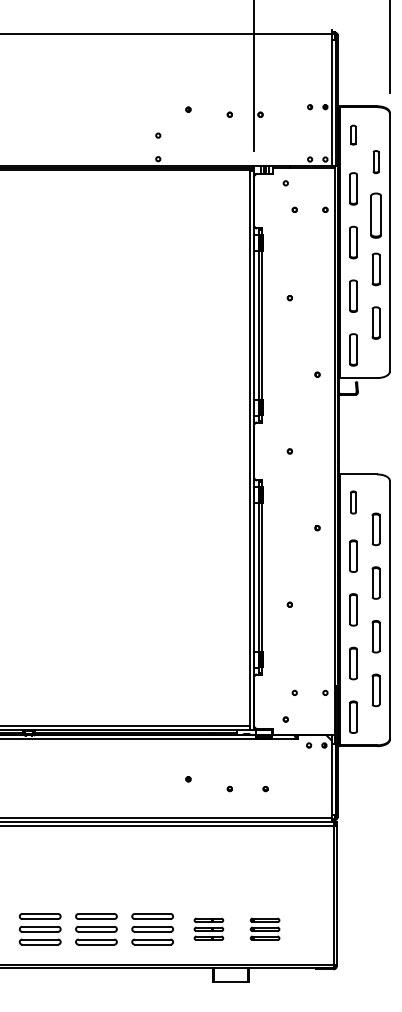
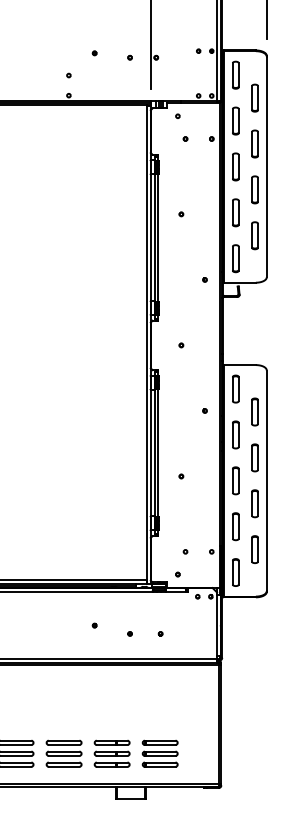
part: (353, 134) -> (235, 74), size x1.67
part: (375, 161) -> (254, 97), size x1.43
part: (375, 215) -> (254, 143), size x0.71
part: (353, 502) -> (235, 389), size x1.43
part: (208, 929) -> (111, 753), size x1.43
part: (264, 929) -> (159, 753), size x1.43

